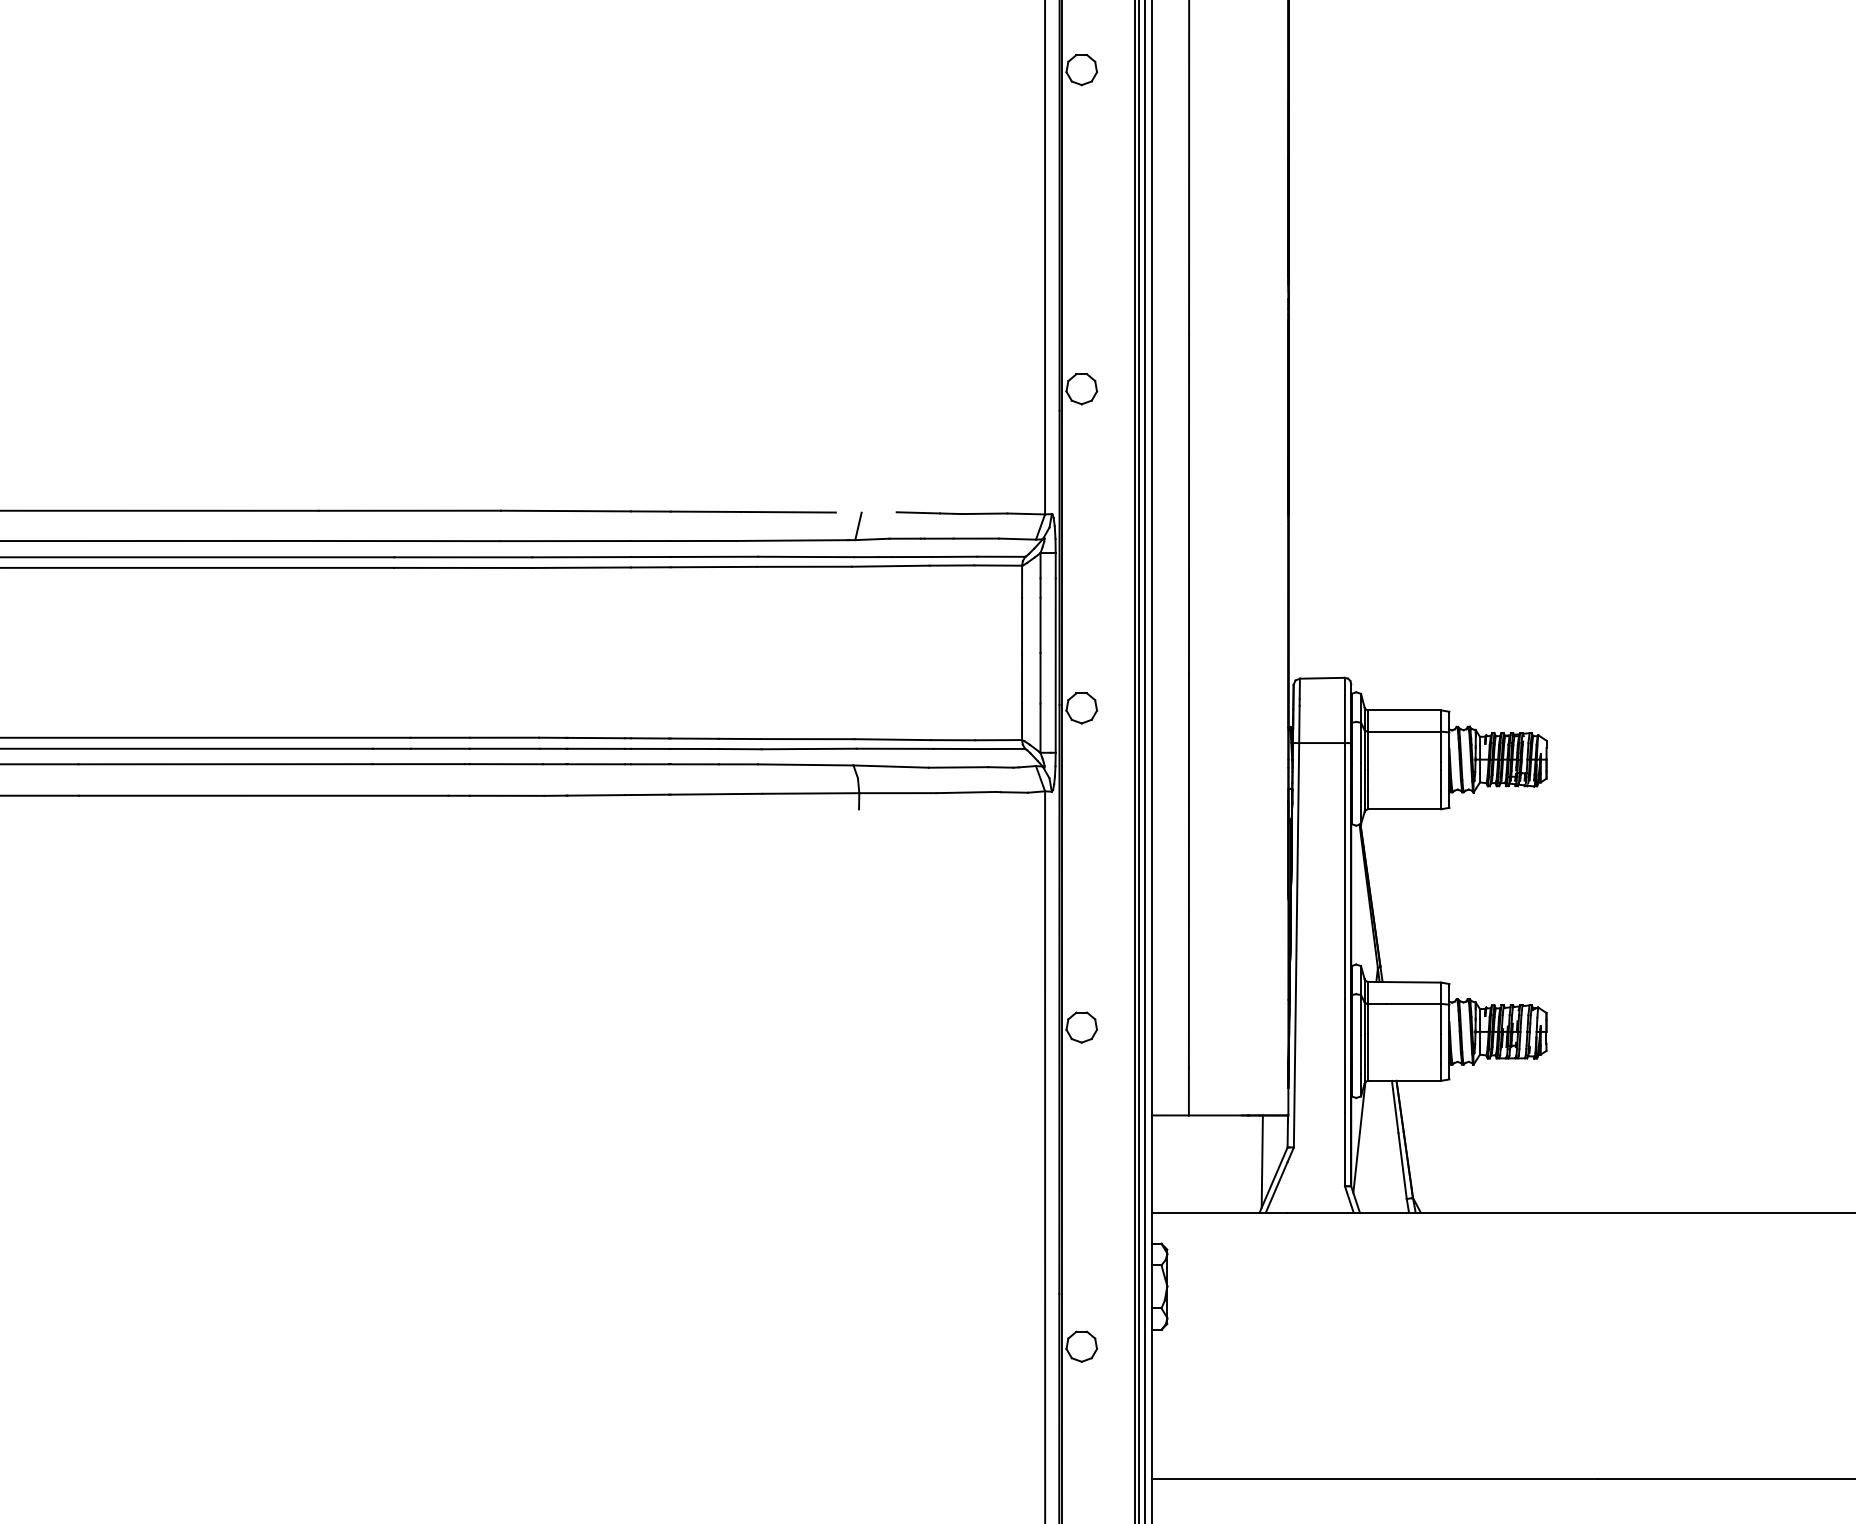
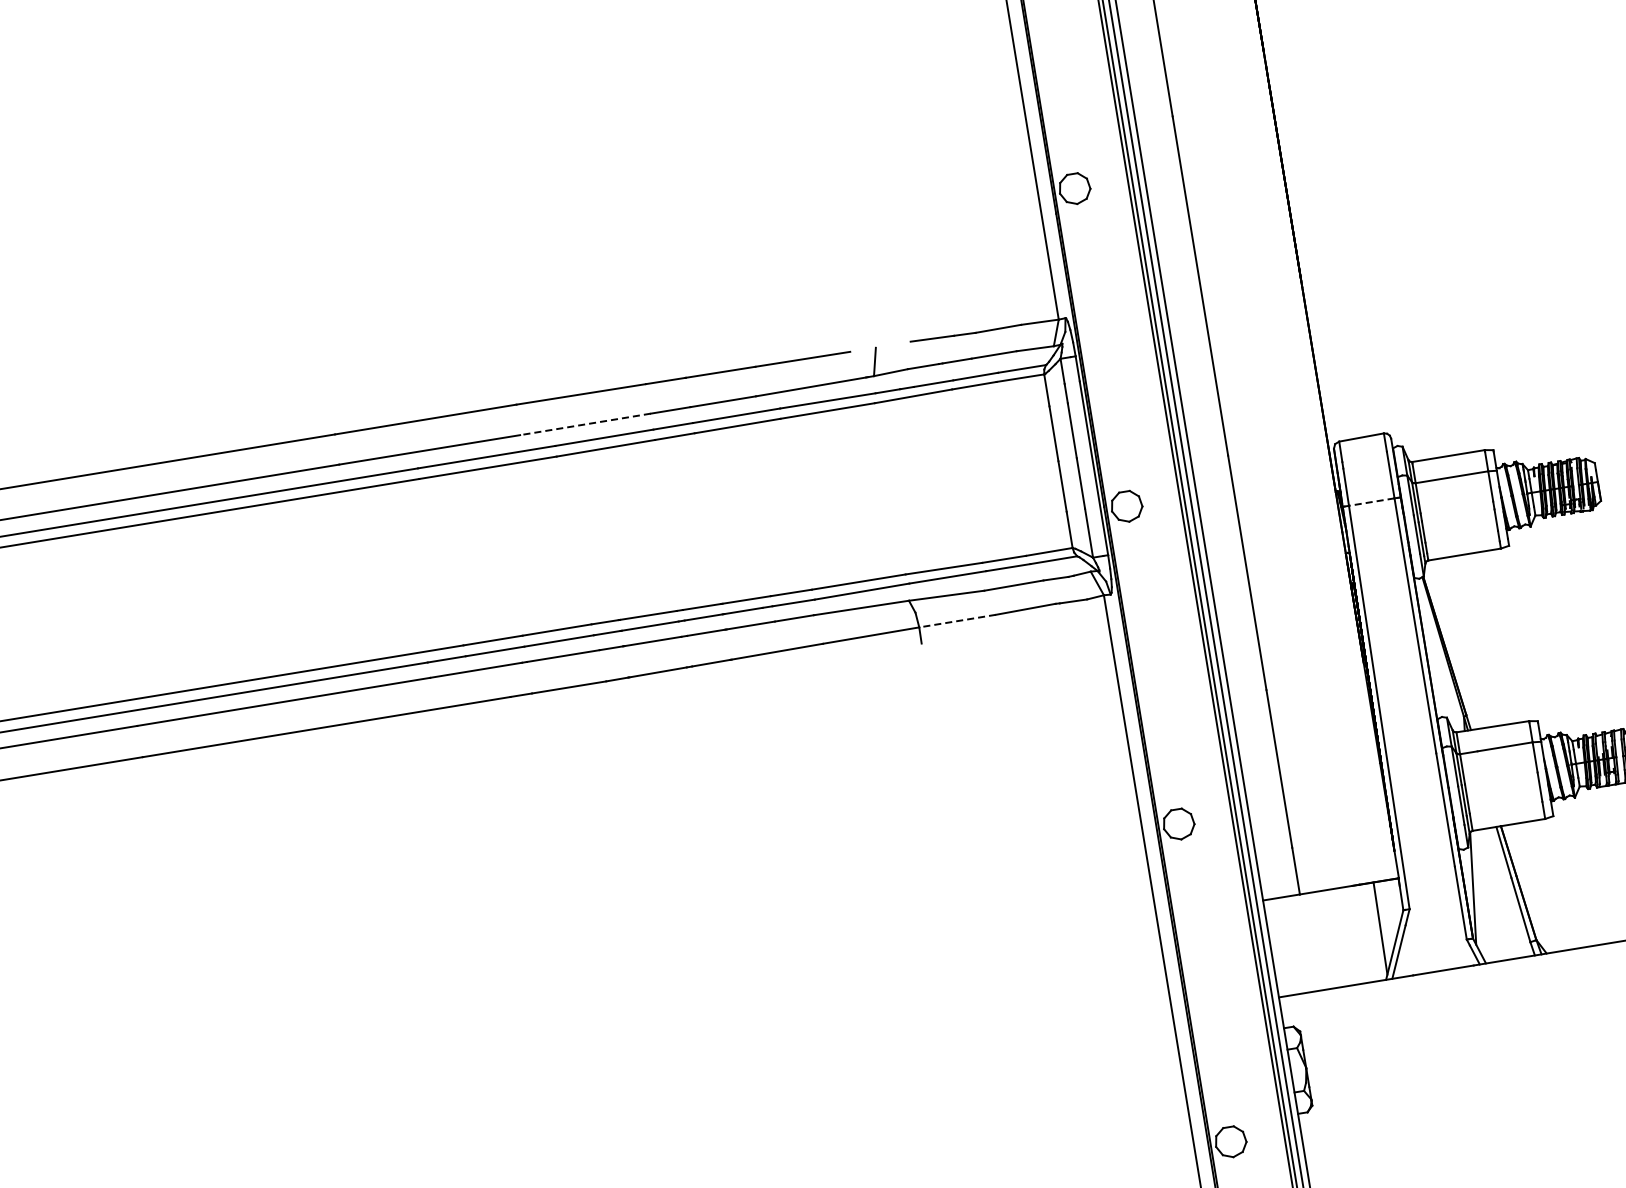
line: (565, 541) -> (585, 424), solid -> dashed
line: (1322, 743) -> (1372, 502), solid -> dashed
line: (897, 793) -> (957, 621), solid -> dashed

